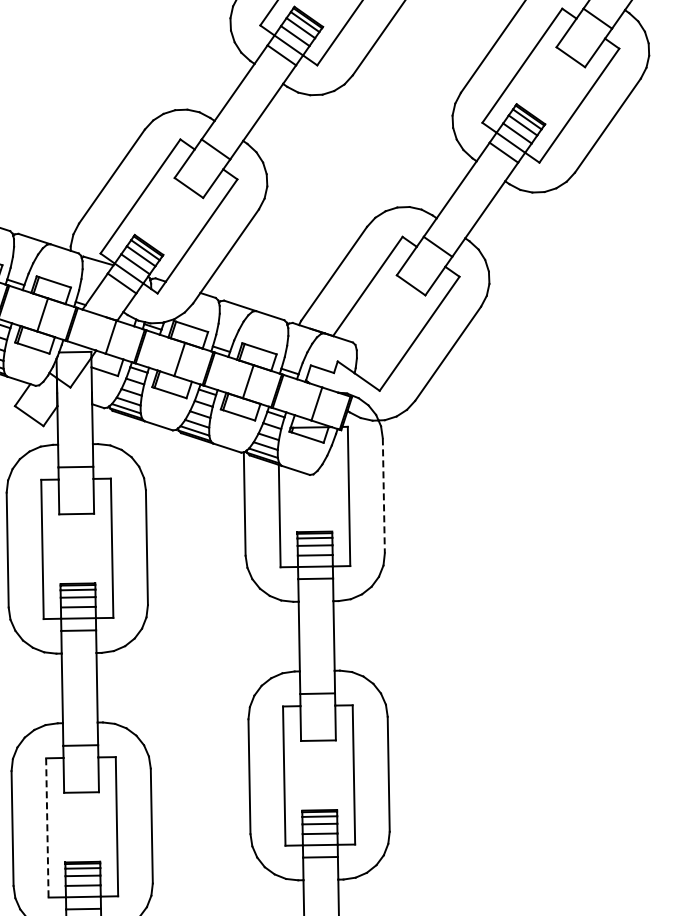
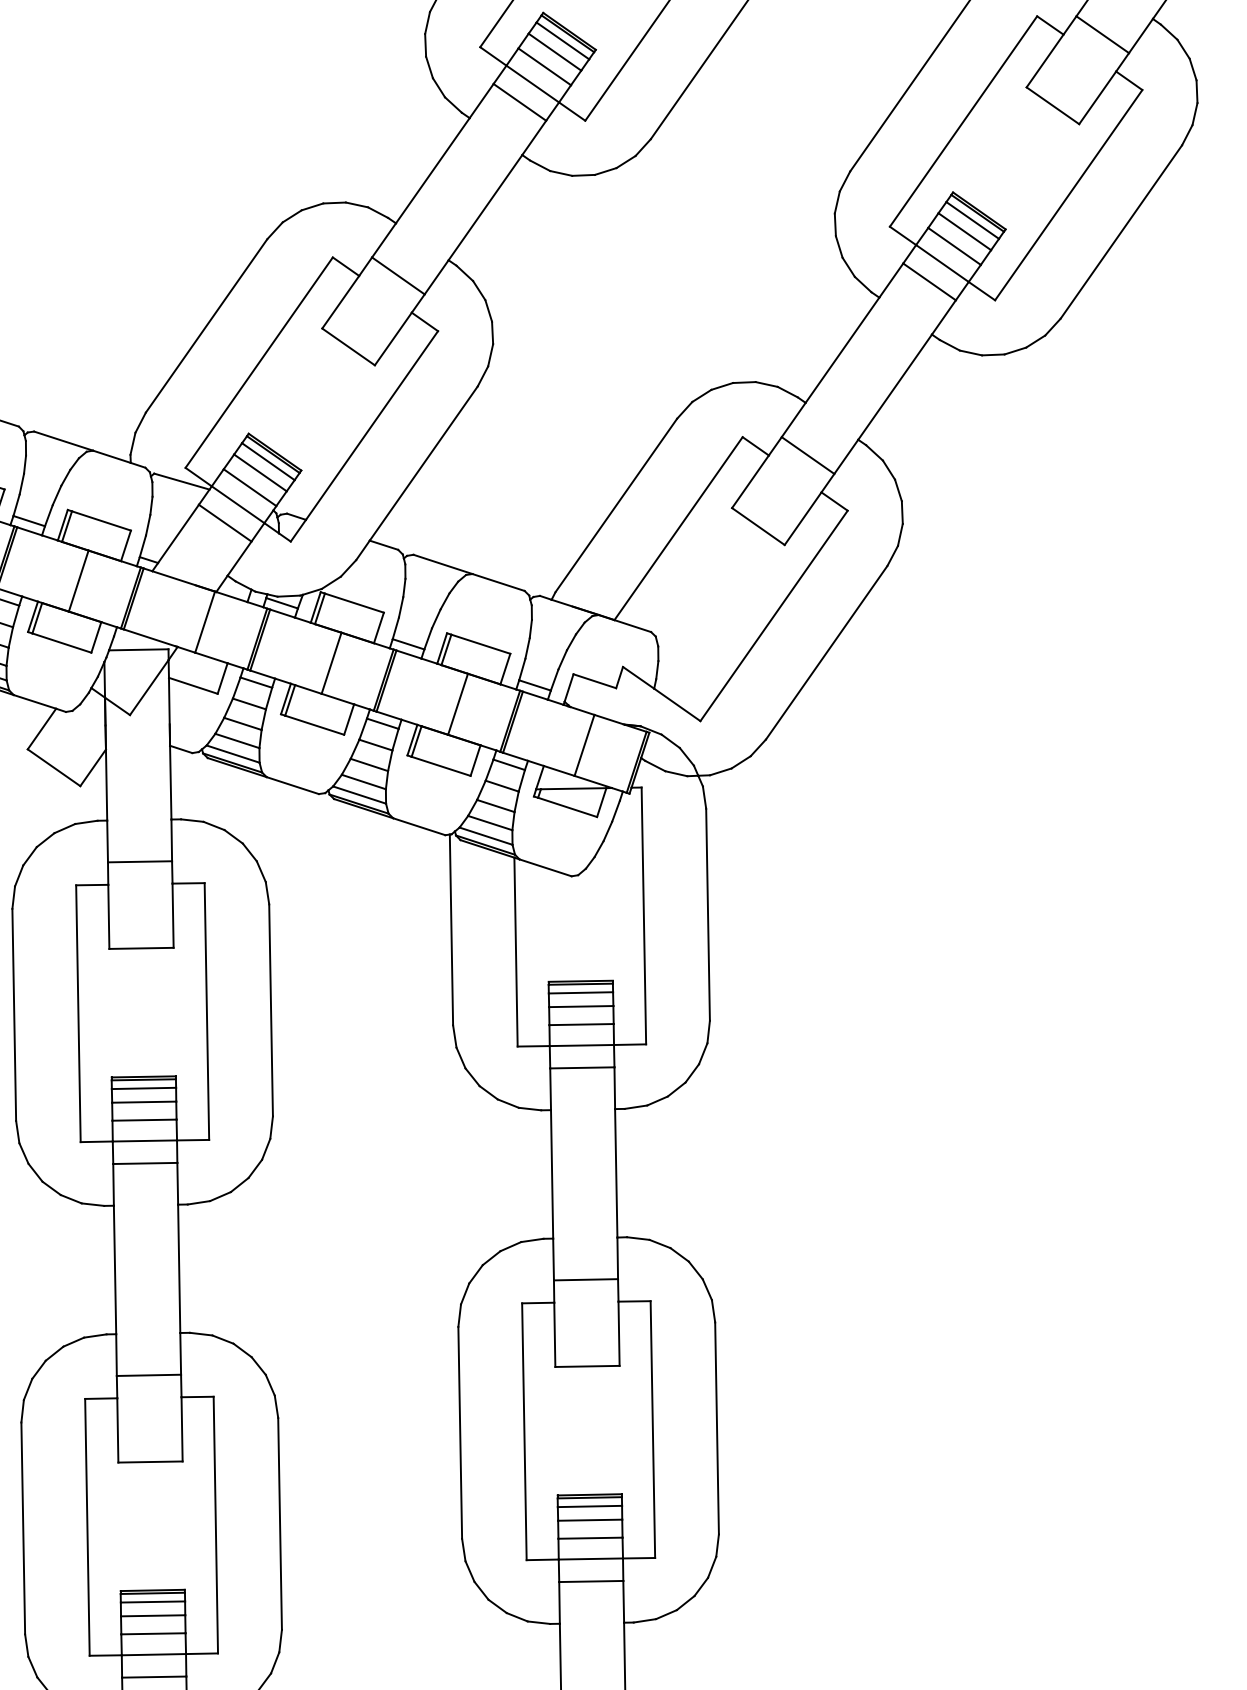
line: (383, 496) -> (707, 916), dashed -> solid
line: (47, 827) -> (87, 1526), dashed -> solid

